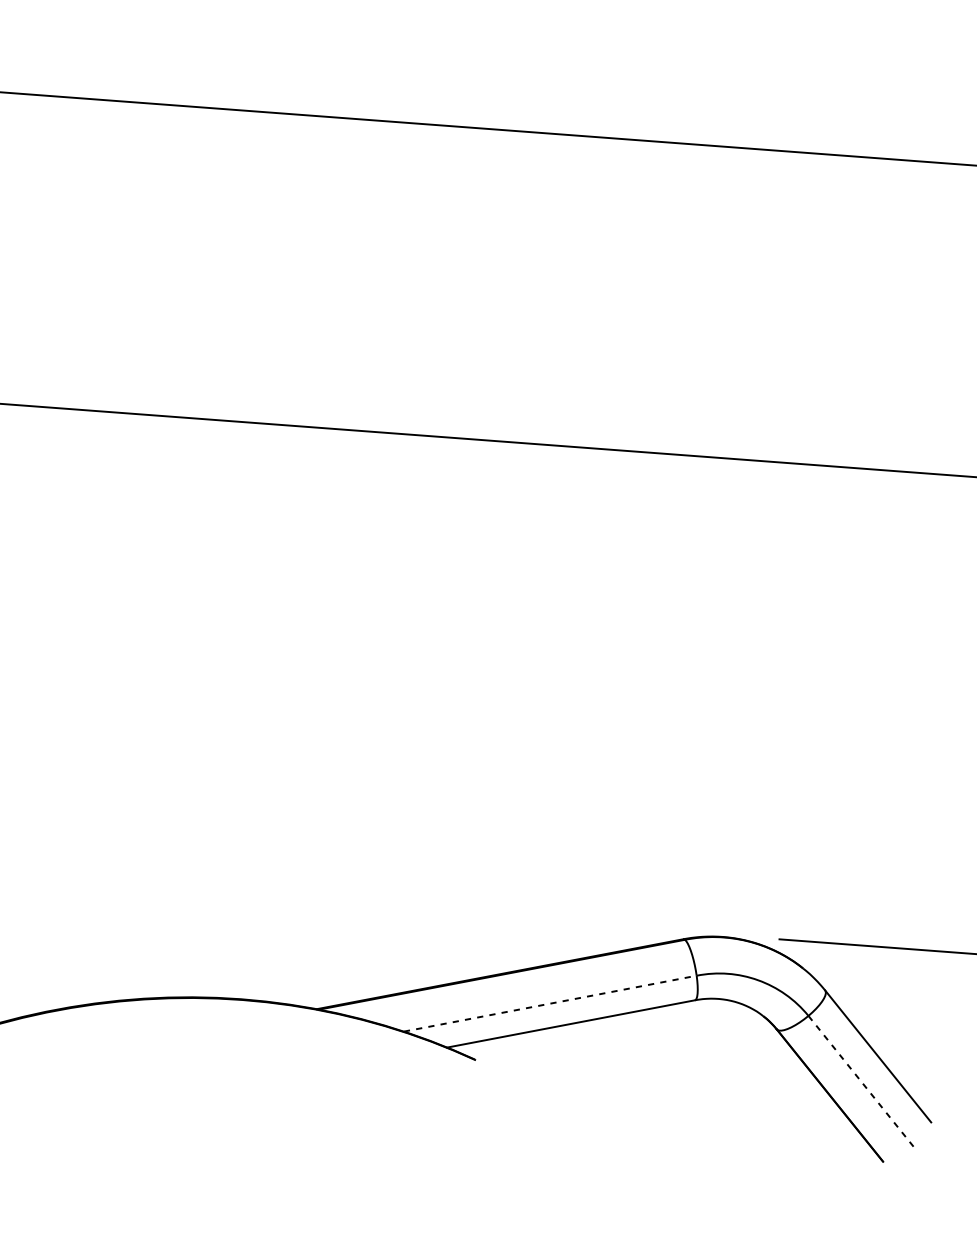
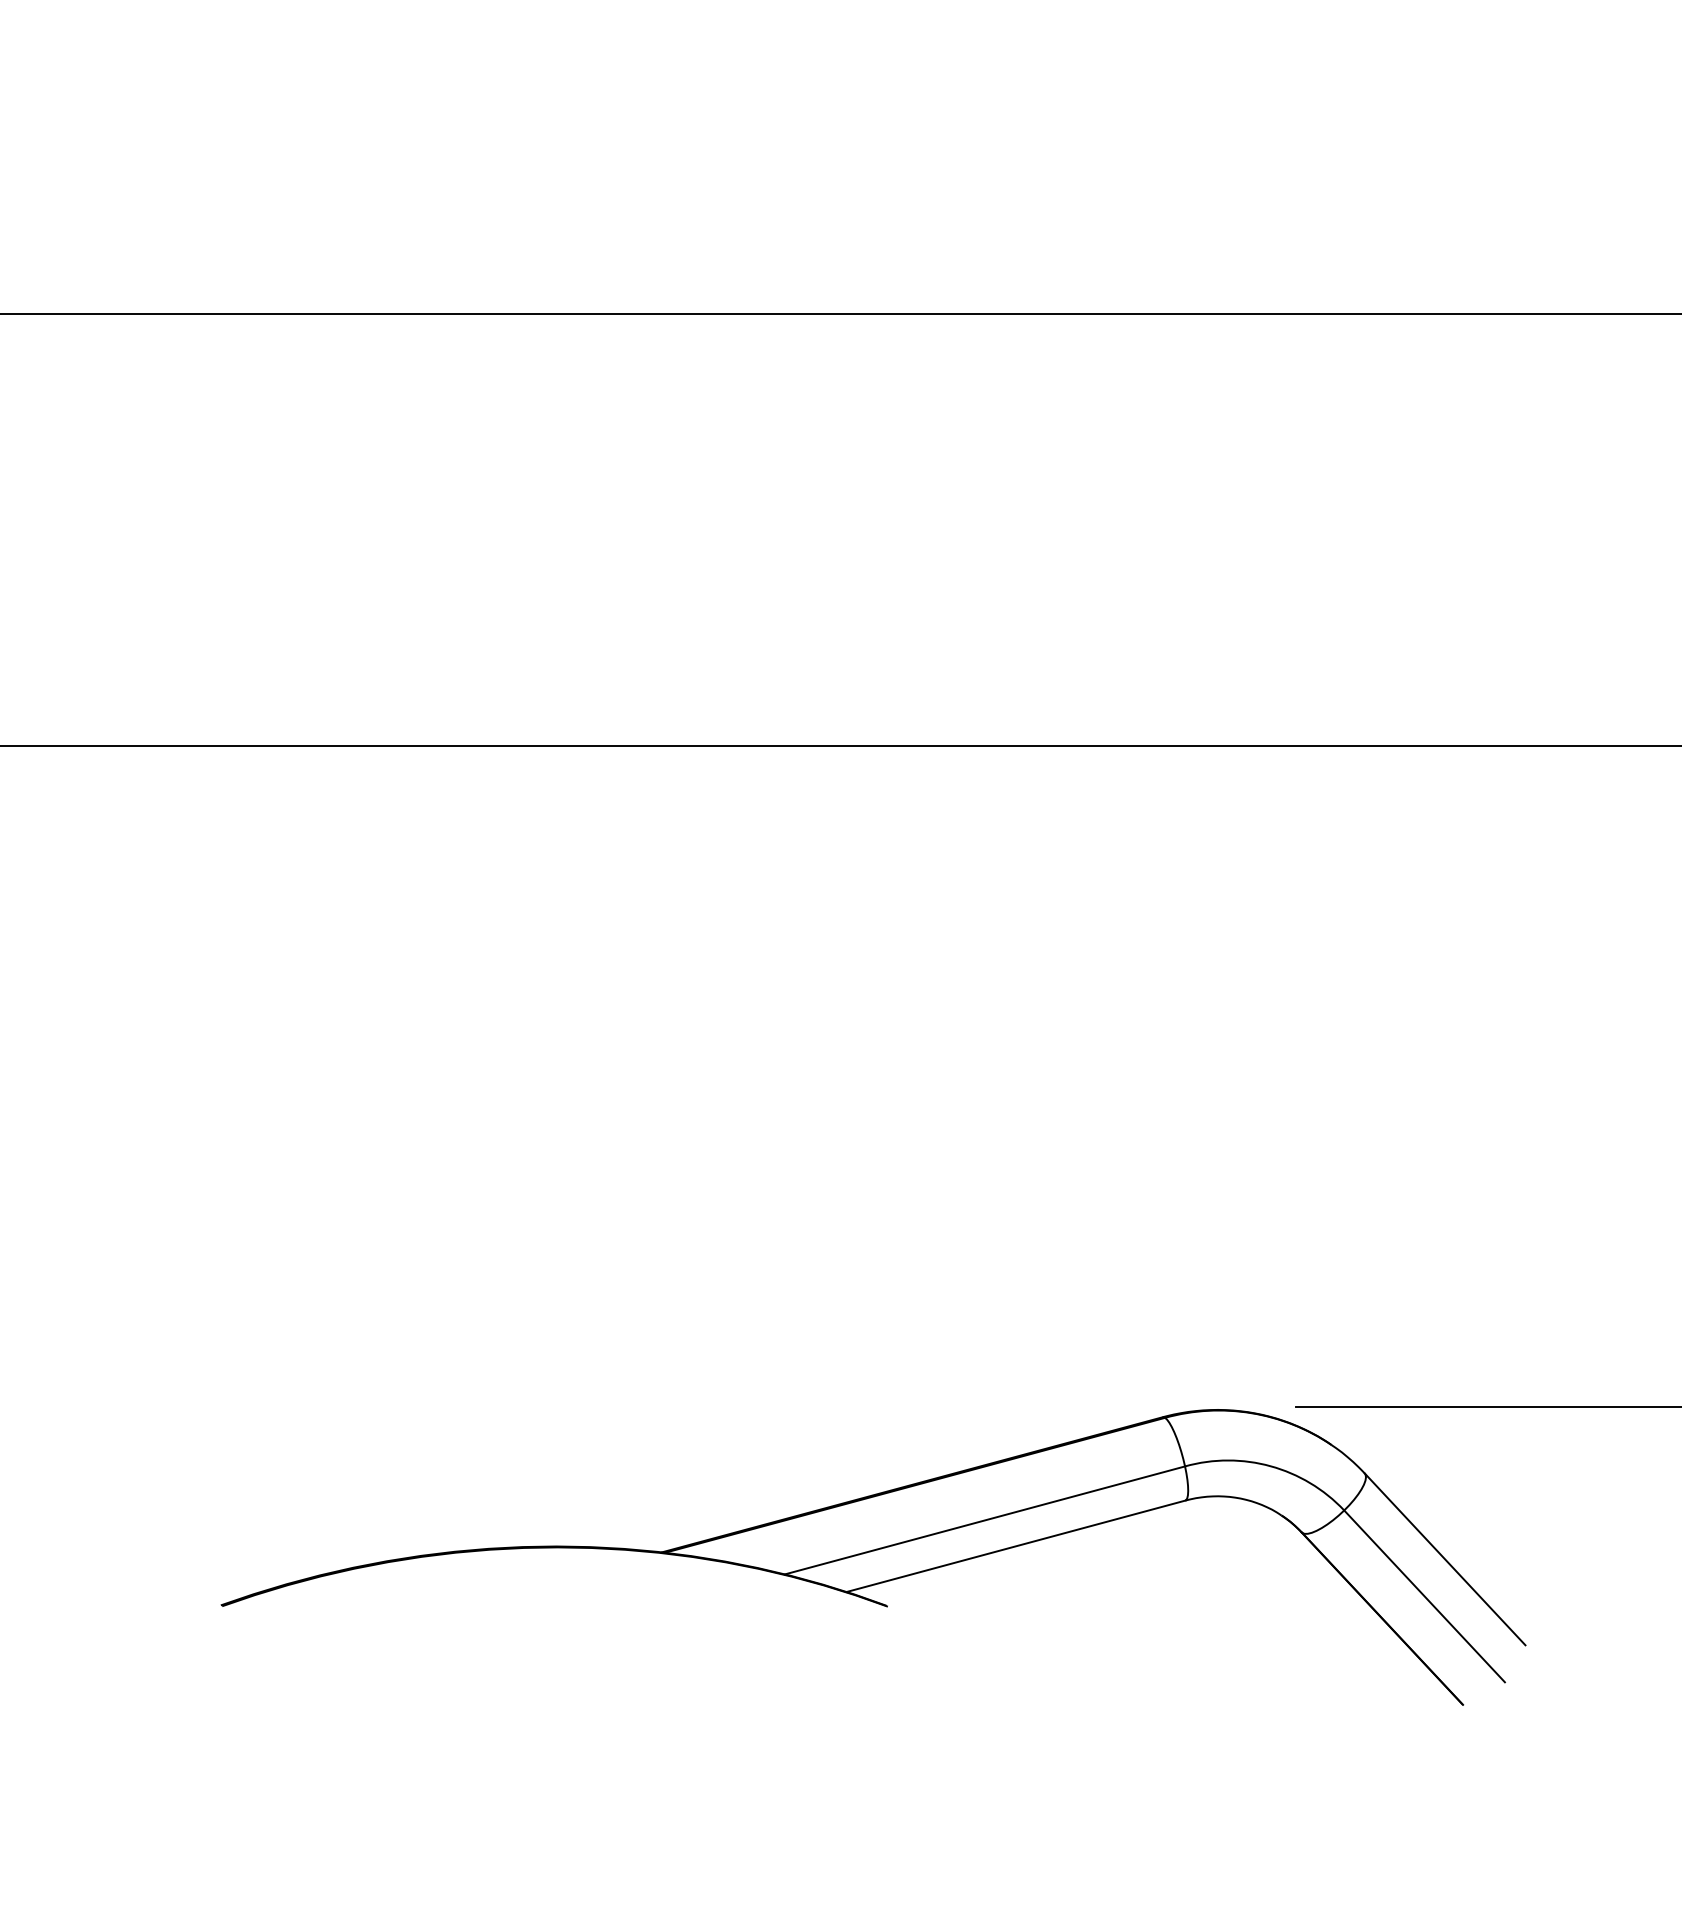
line: (550, 1003) -> (985, 1520), dashed -> solid
line: (861, 1081) -> (1424, 1596), dashed -> solid

